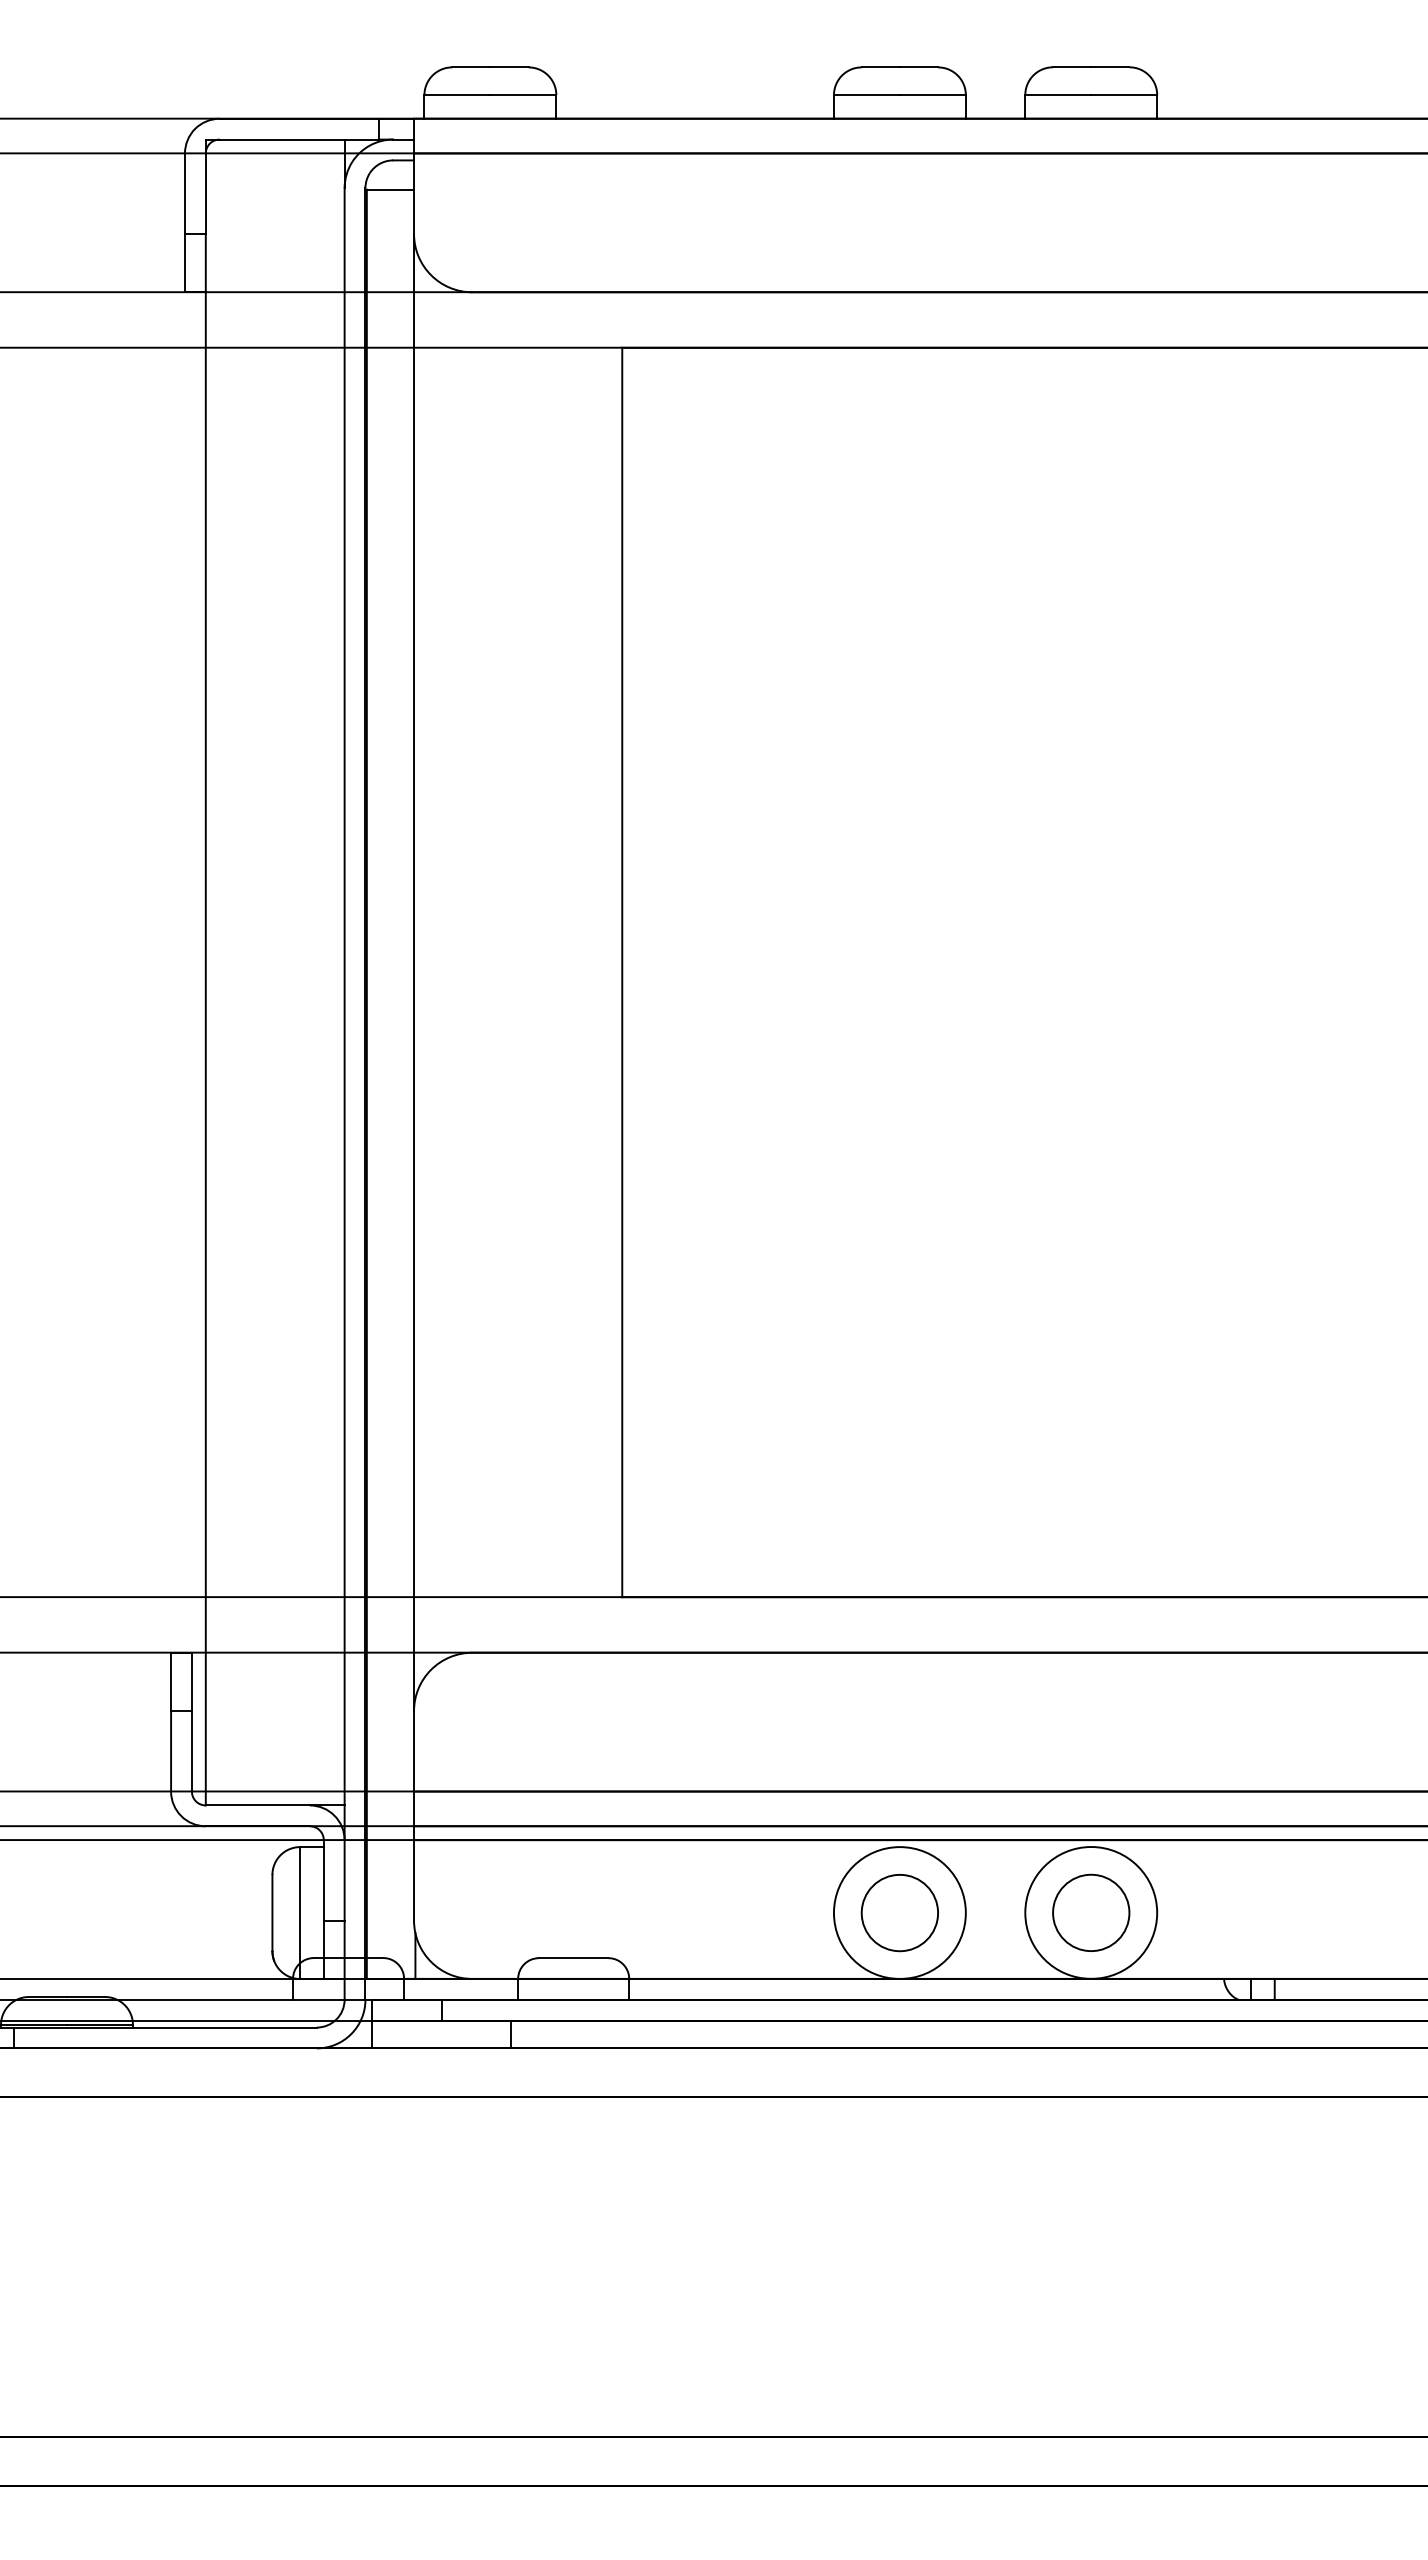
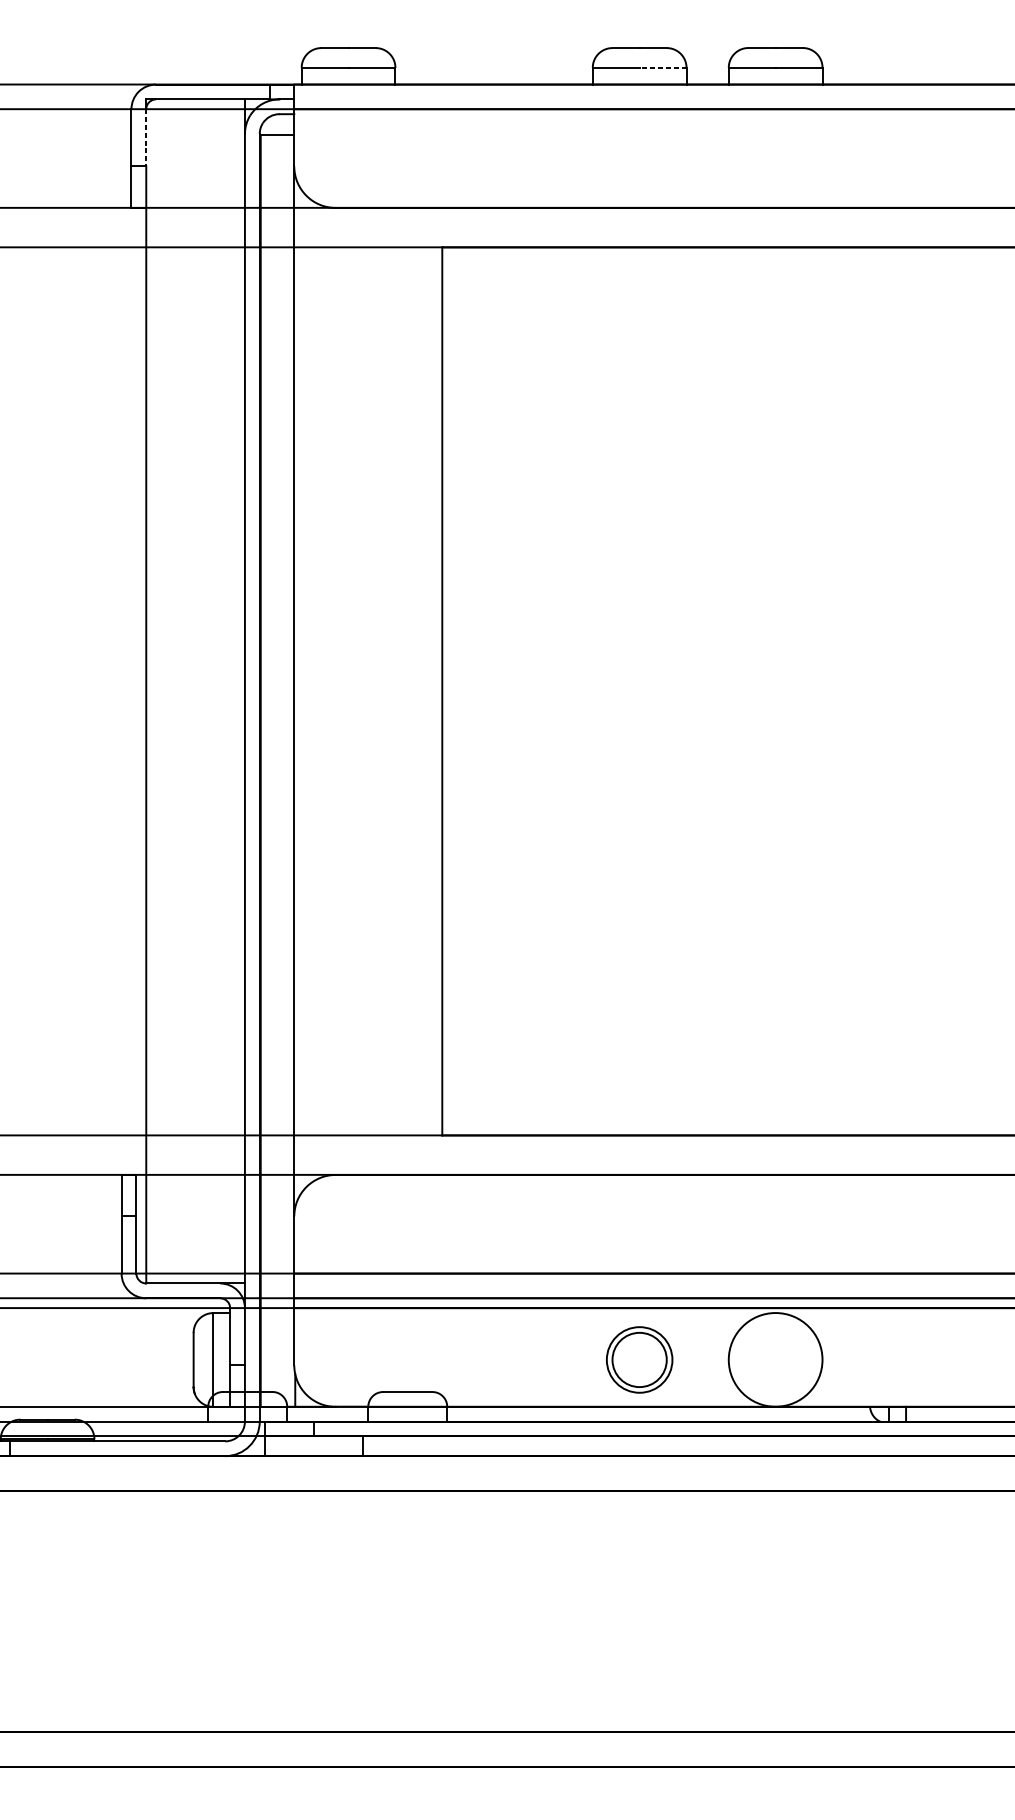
line: (932, 95) -> (662, 68), solid -> dashed
line: (205, 194) -> (146, 138), solid -> dashed
circle: (899, 1912) -> (639, 1359), size x0.7
circle: (1091, 1912) -> (775, 1359), removed

